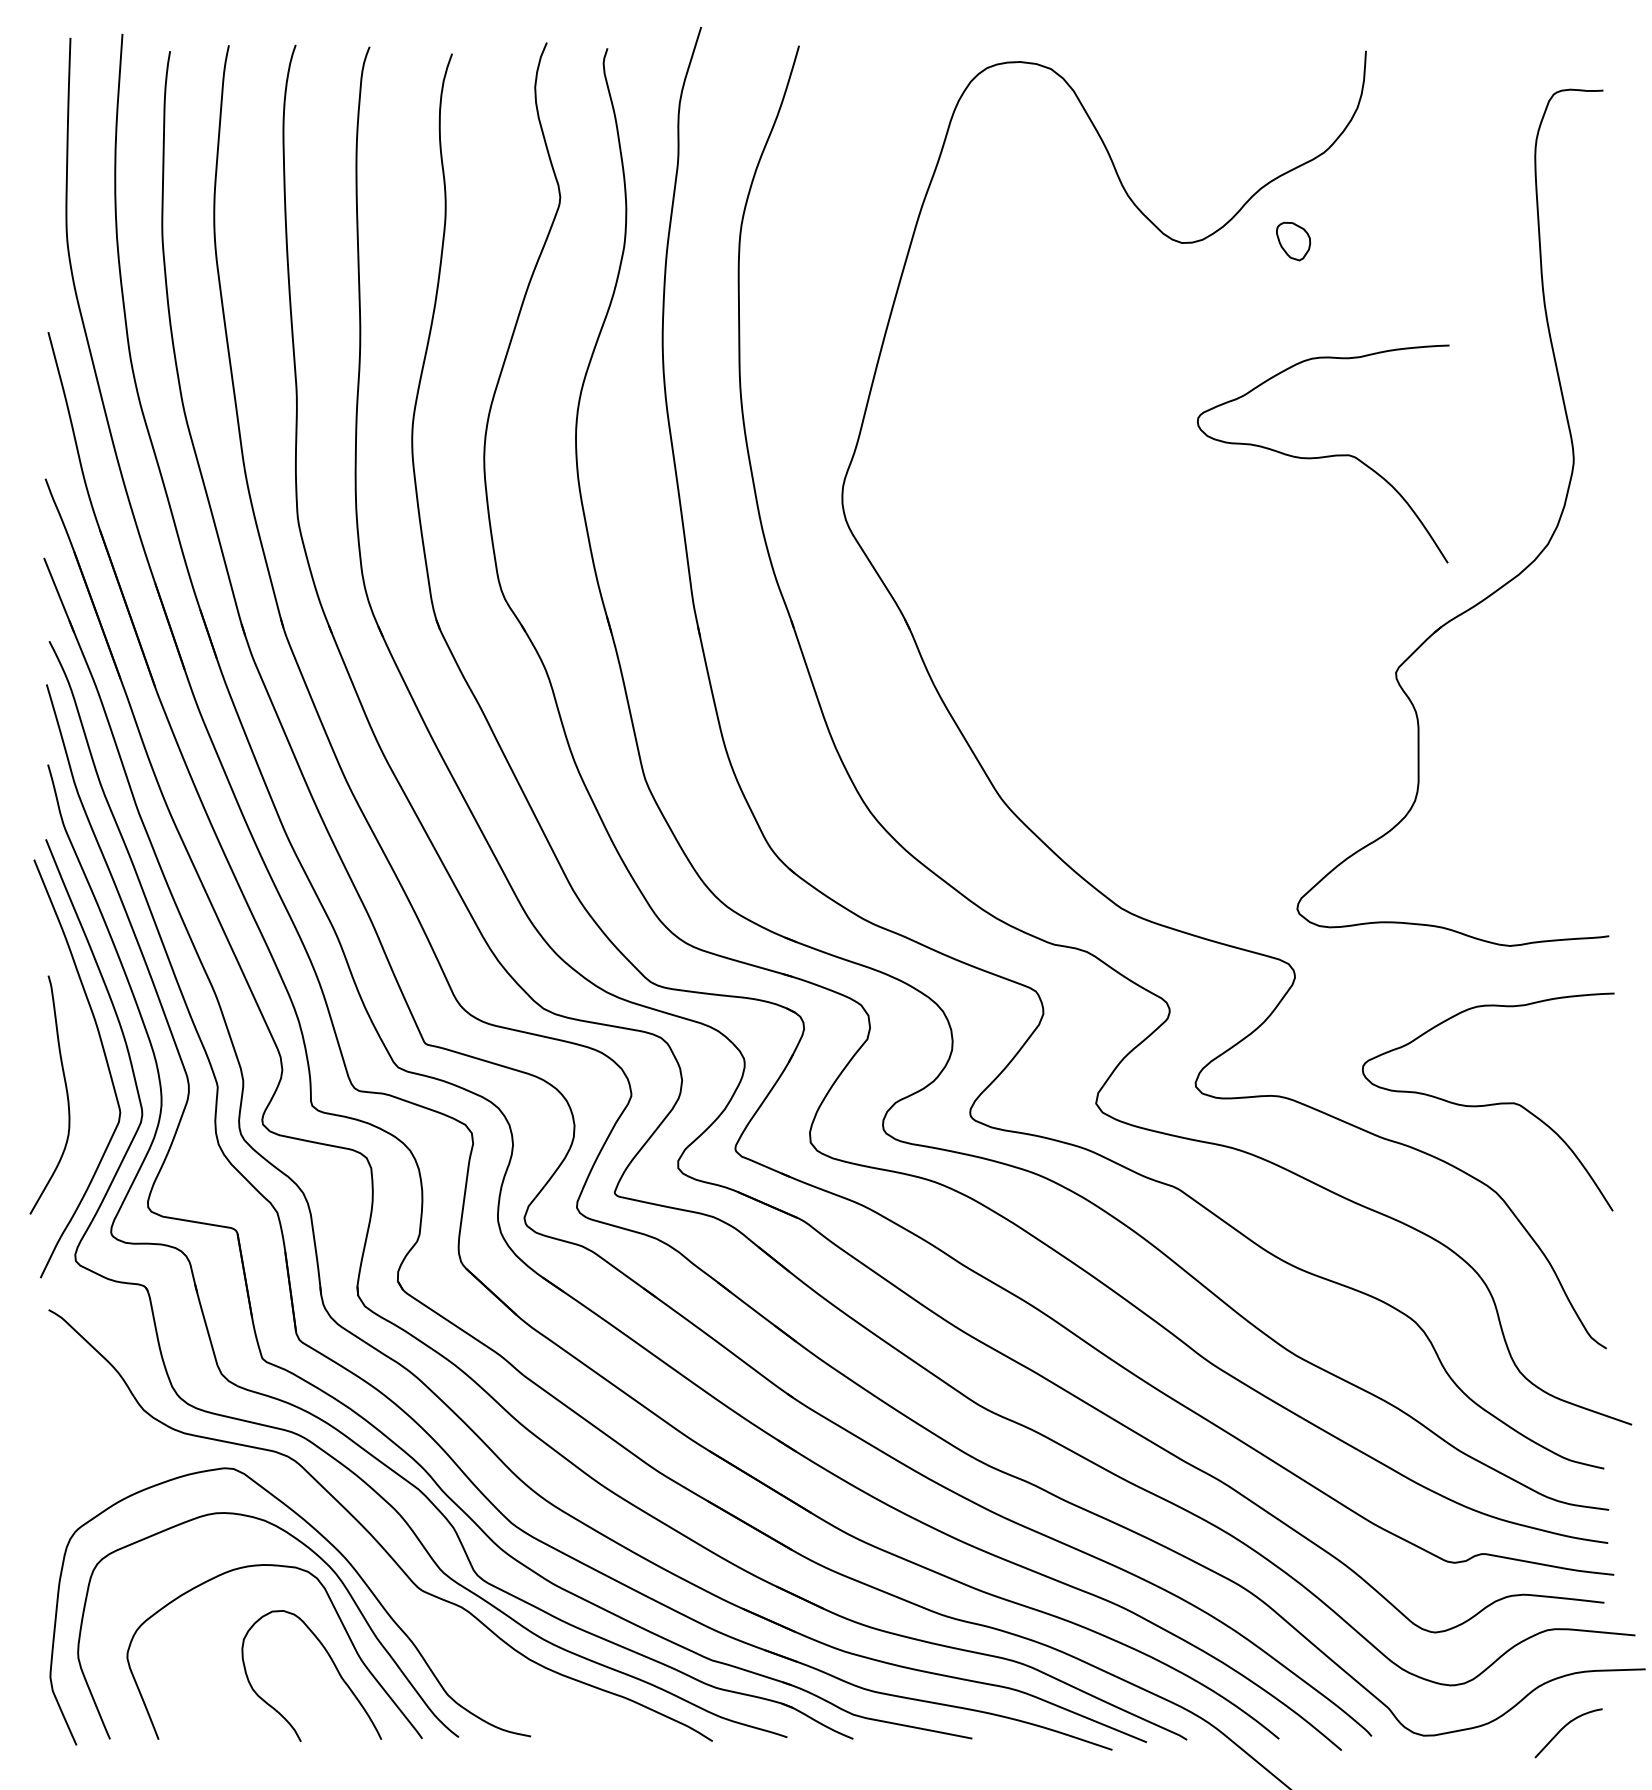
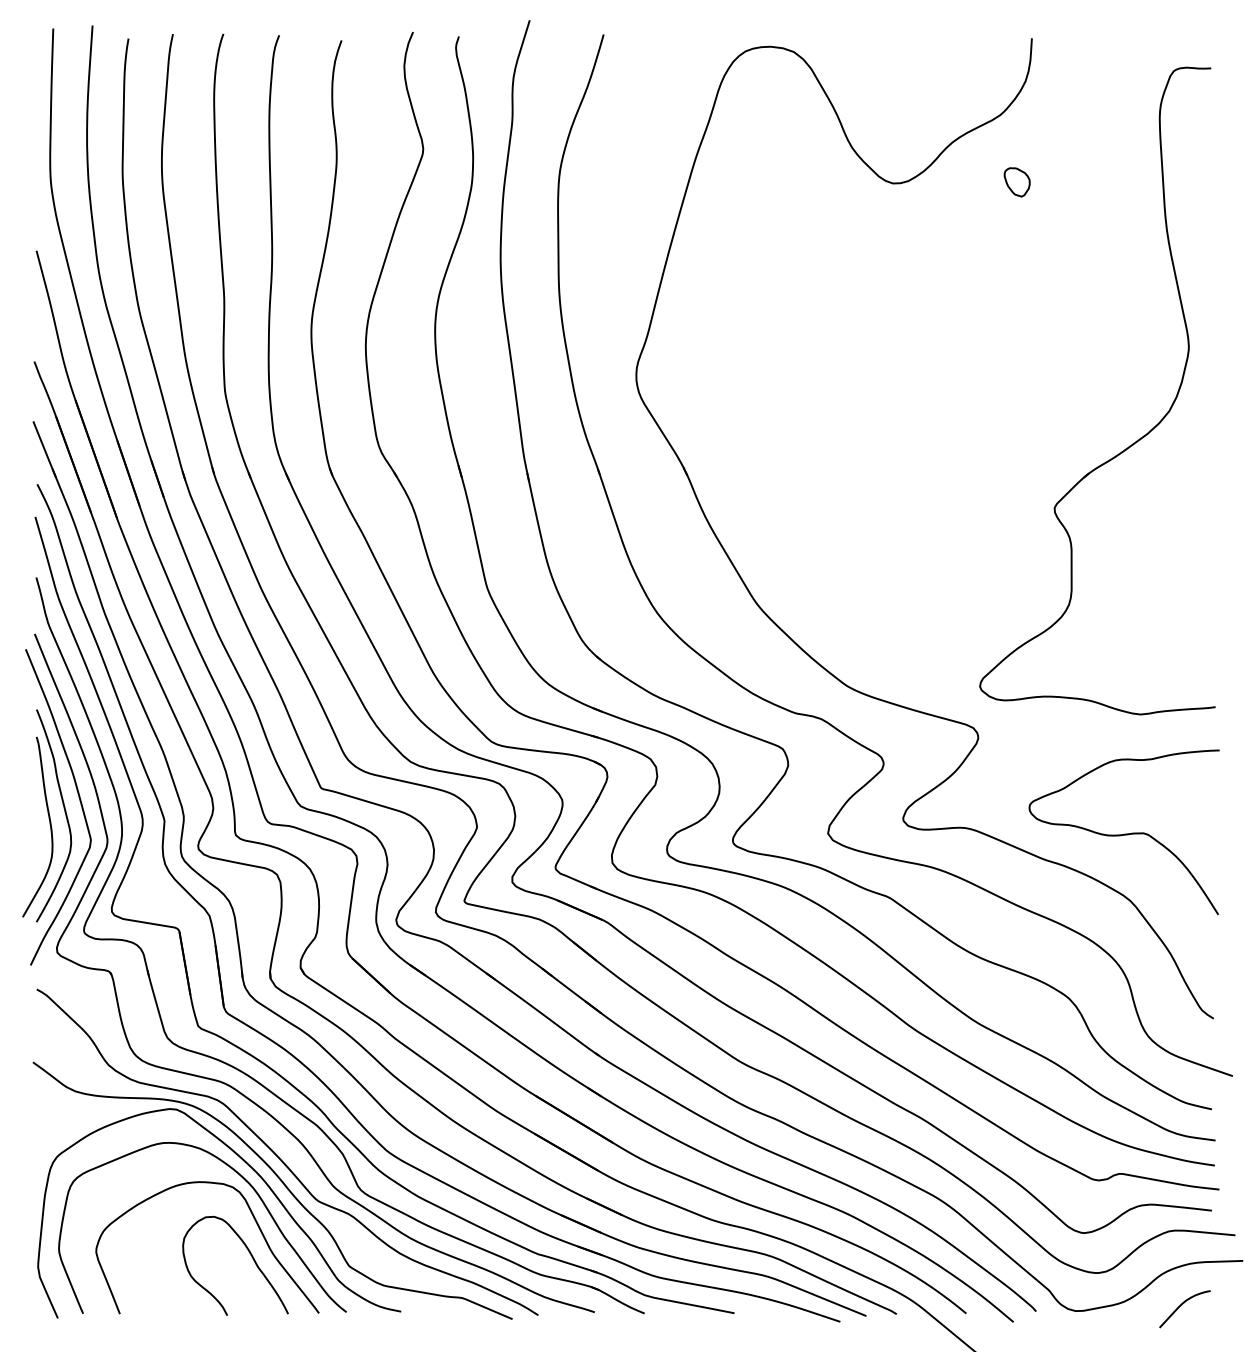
part: (1293, 241) -> (1017, 182), moved
curve: (1323, 456) -> (999, 344), removed
curve: (85, 1074) -> (64, 811), added
curve: (374, 1567) -> (282, 1184), added

